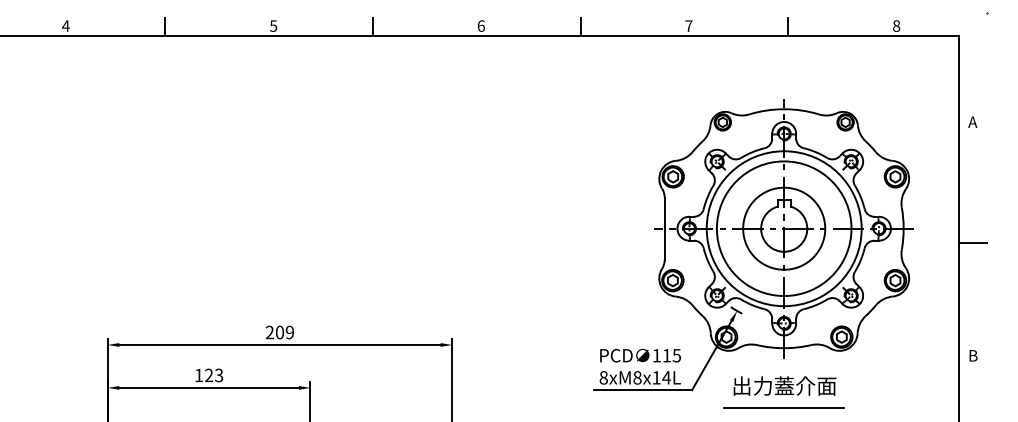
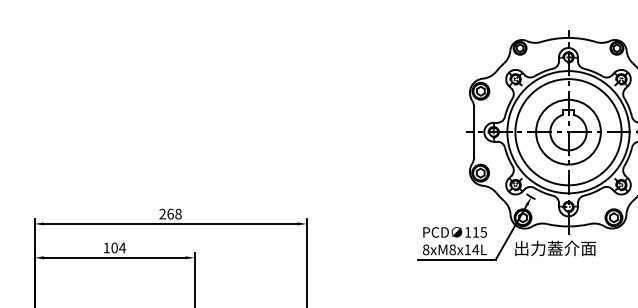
text: (284, 332) -> (174, 214), 209 -> 268
text: (214, 375) -> (118, 248), 123 -> 104
text: (784, 385) -> (555, 248), moved
line: (783, 408) -> (567, 274), removed

